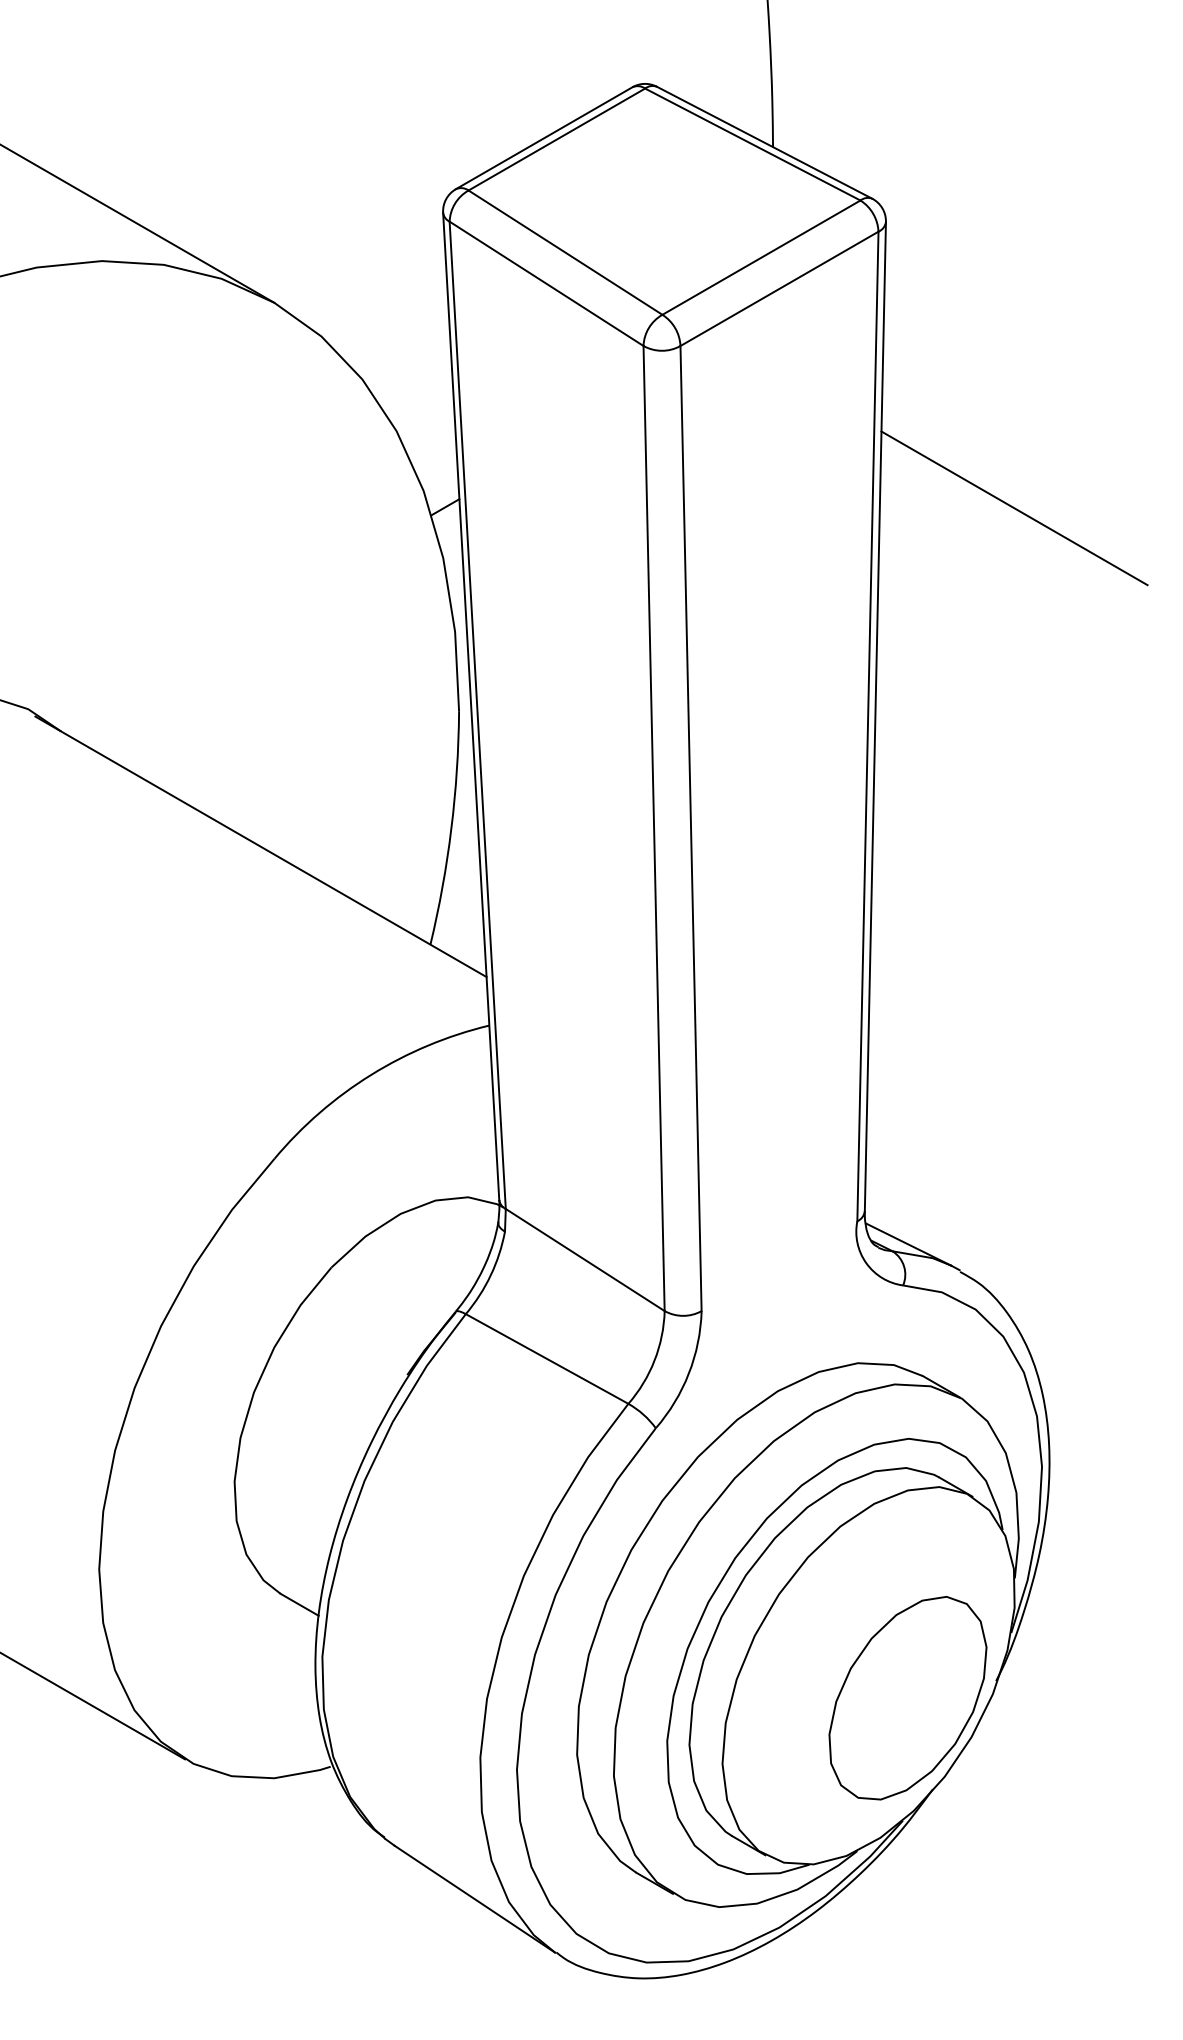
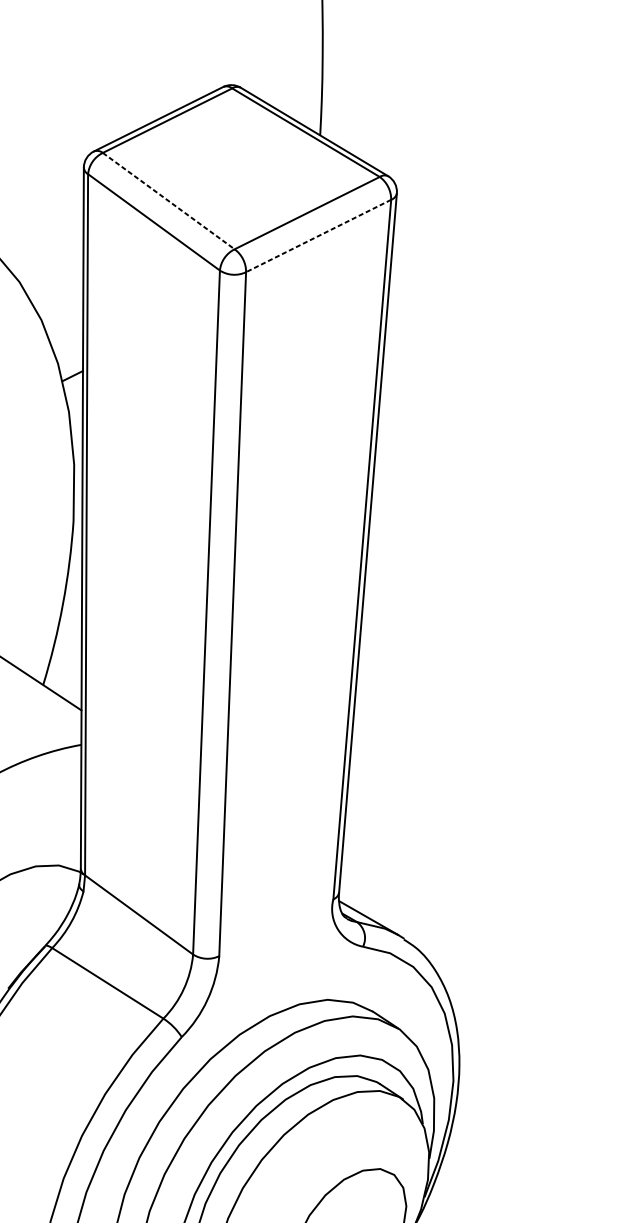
line: (565, 252) -> (168, 201), solid -> dashed
line: (779, 289) -> (318, 236), solid -> dashed
line: (1014, 508) -> (475, 401), removed

